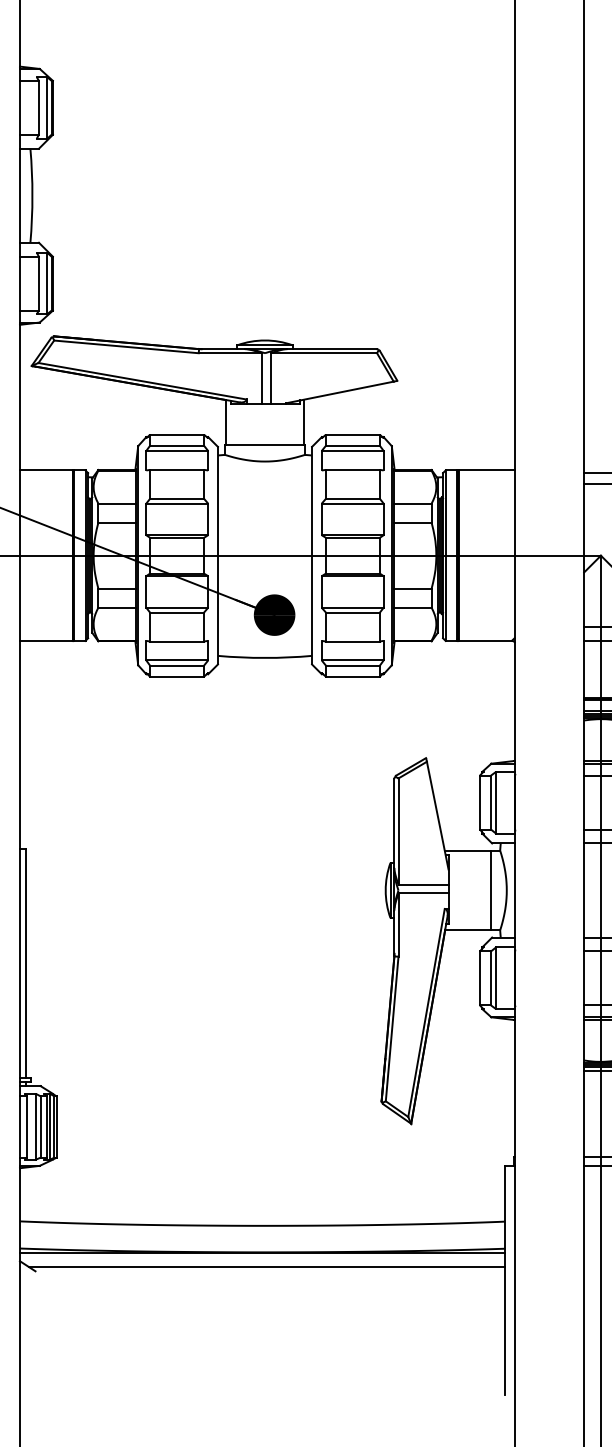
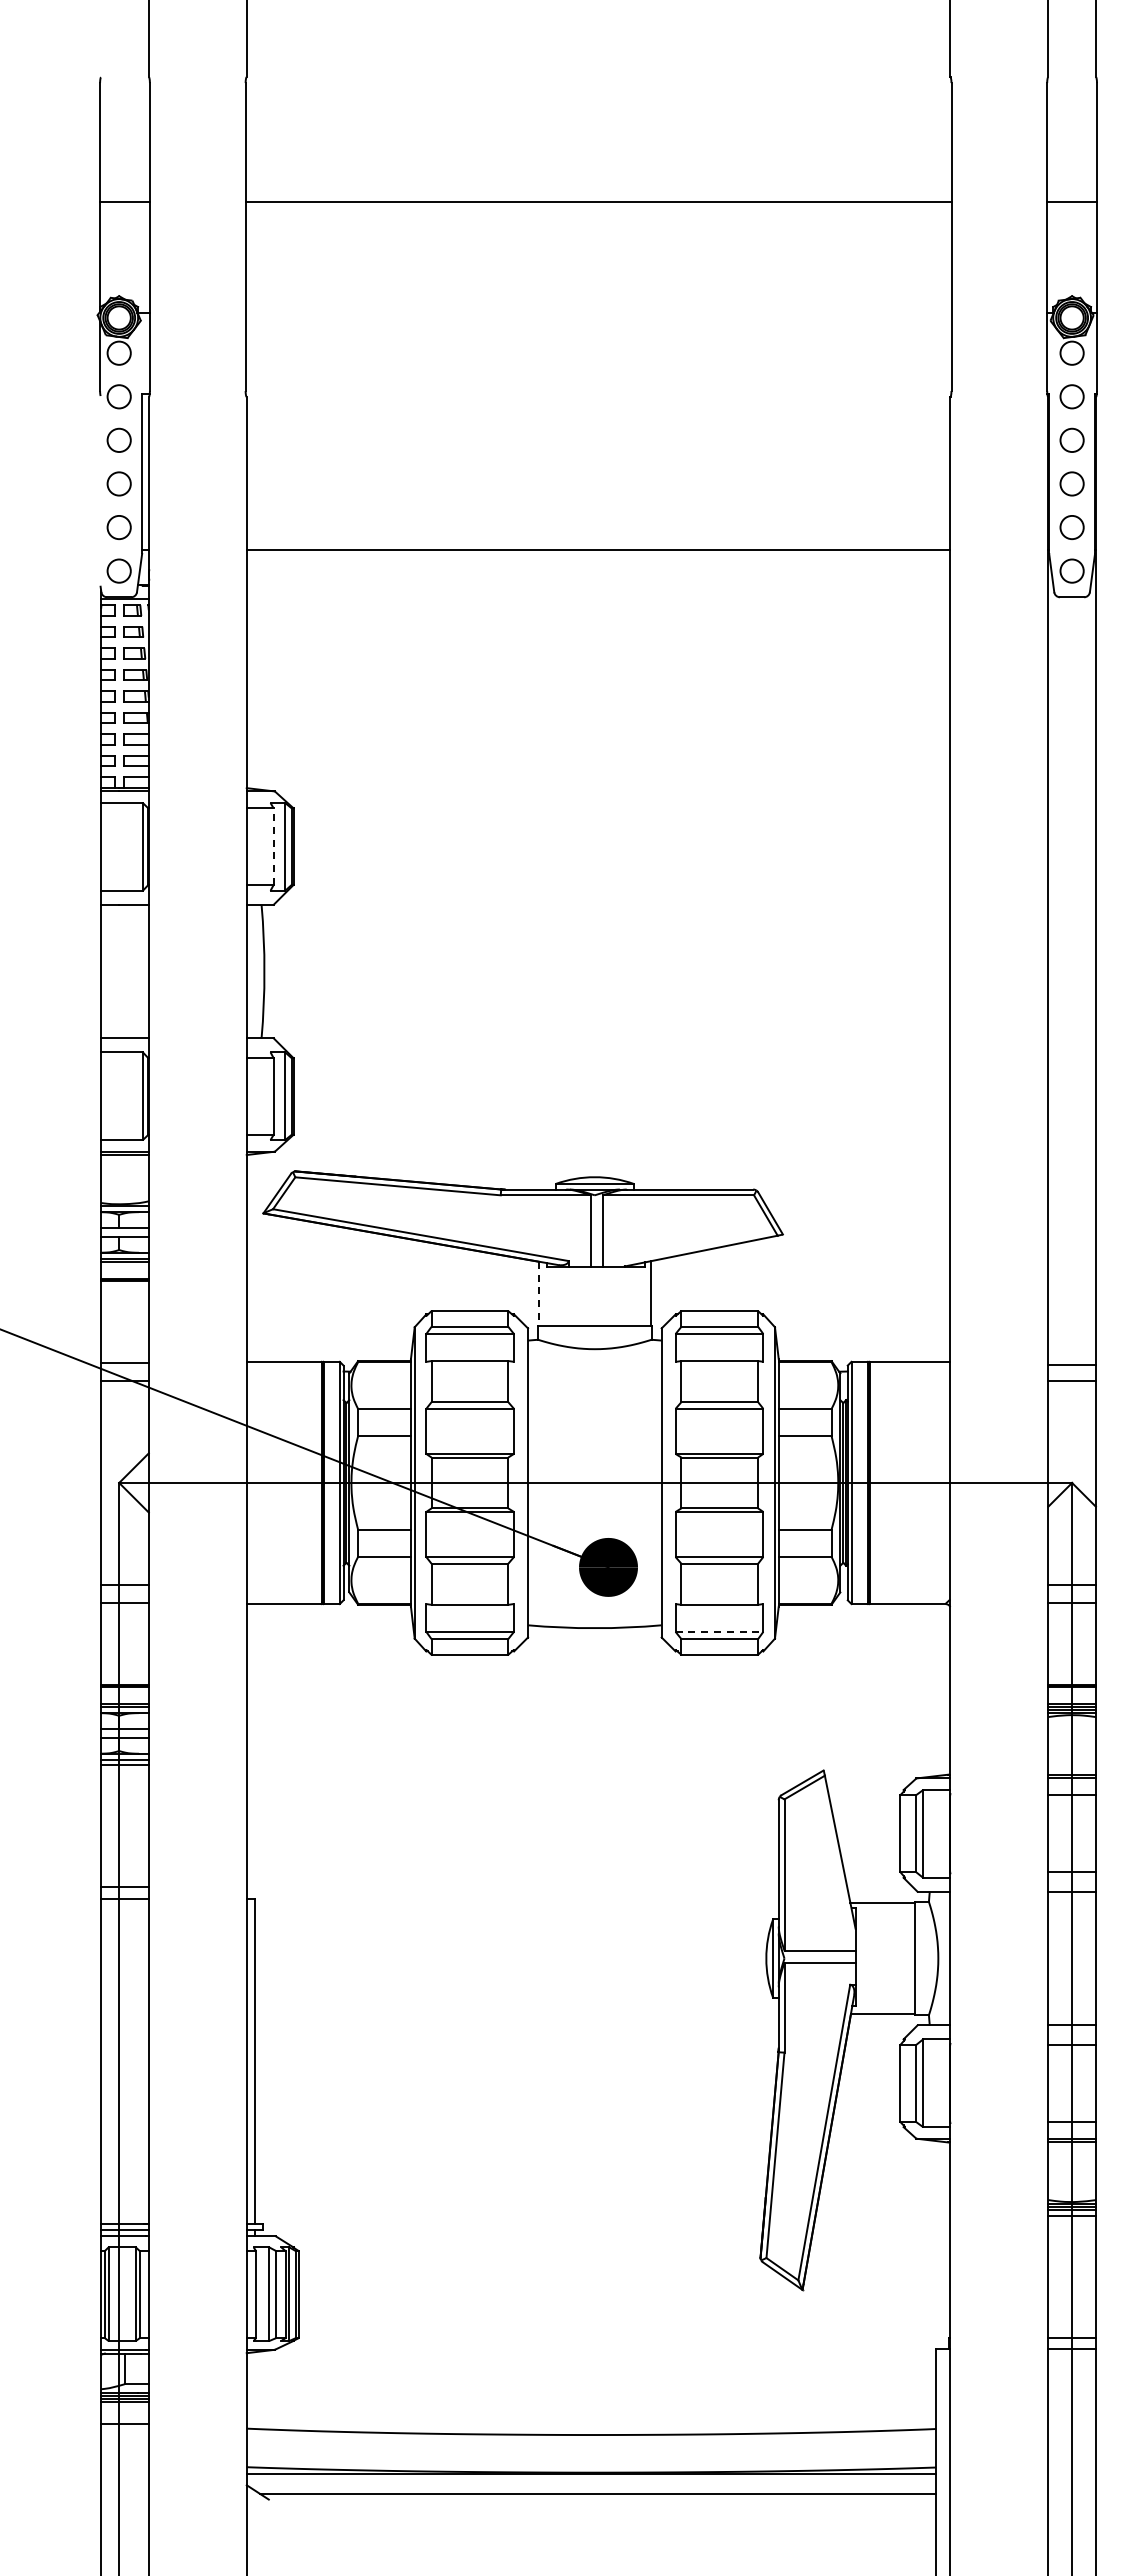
line: (38, 107) -> (273, 846), solid -> dashed
line: (226, 423) -> (539, 1294), solid -> dashed
line: (352, 660) -> (719, 1631), solid -> dashed

